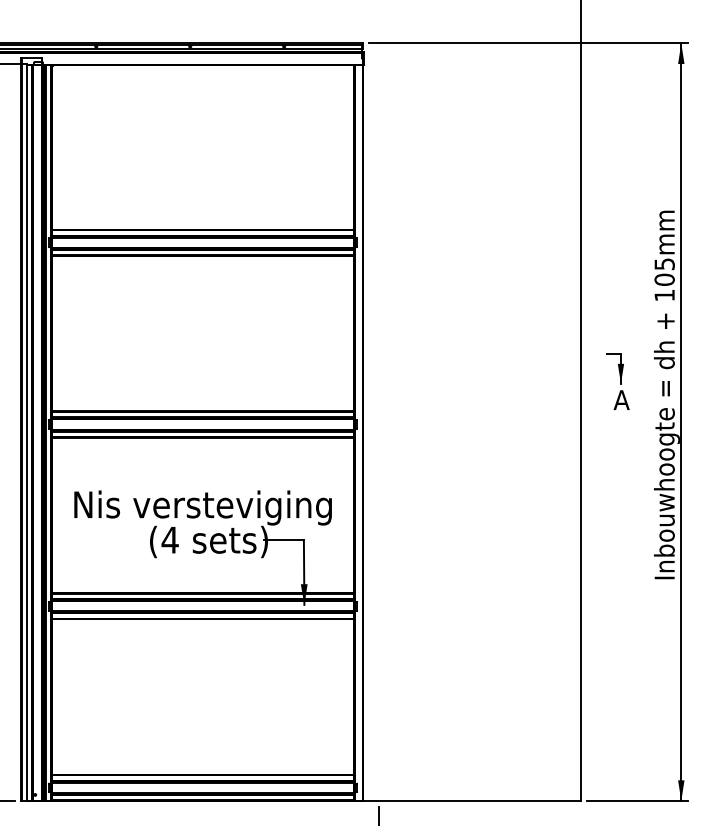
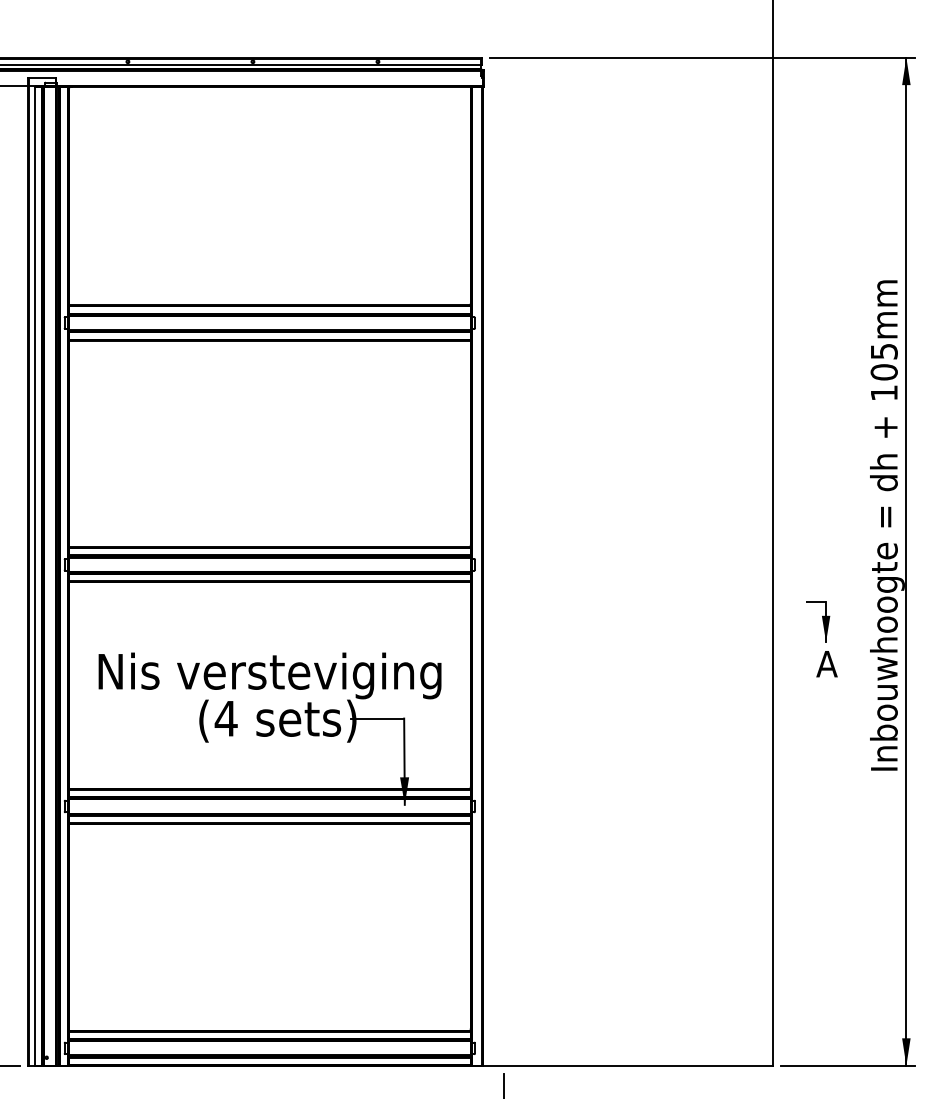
part: (617, 381) -> (821, 639), moved

